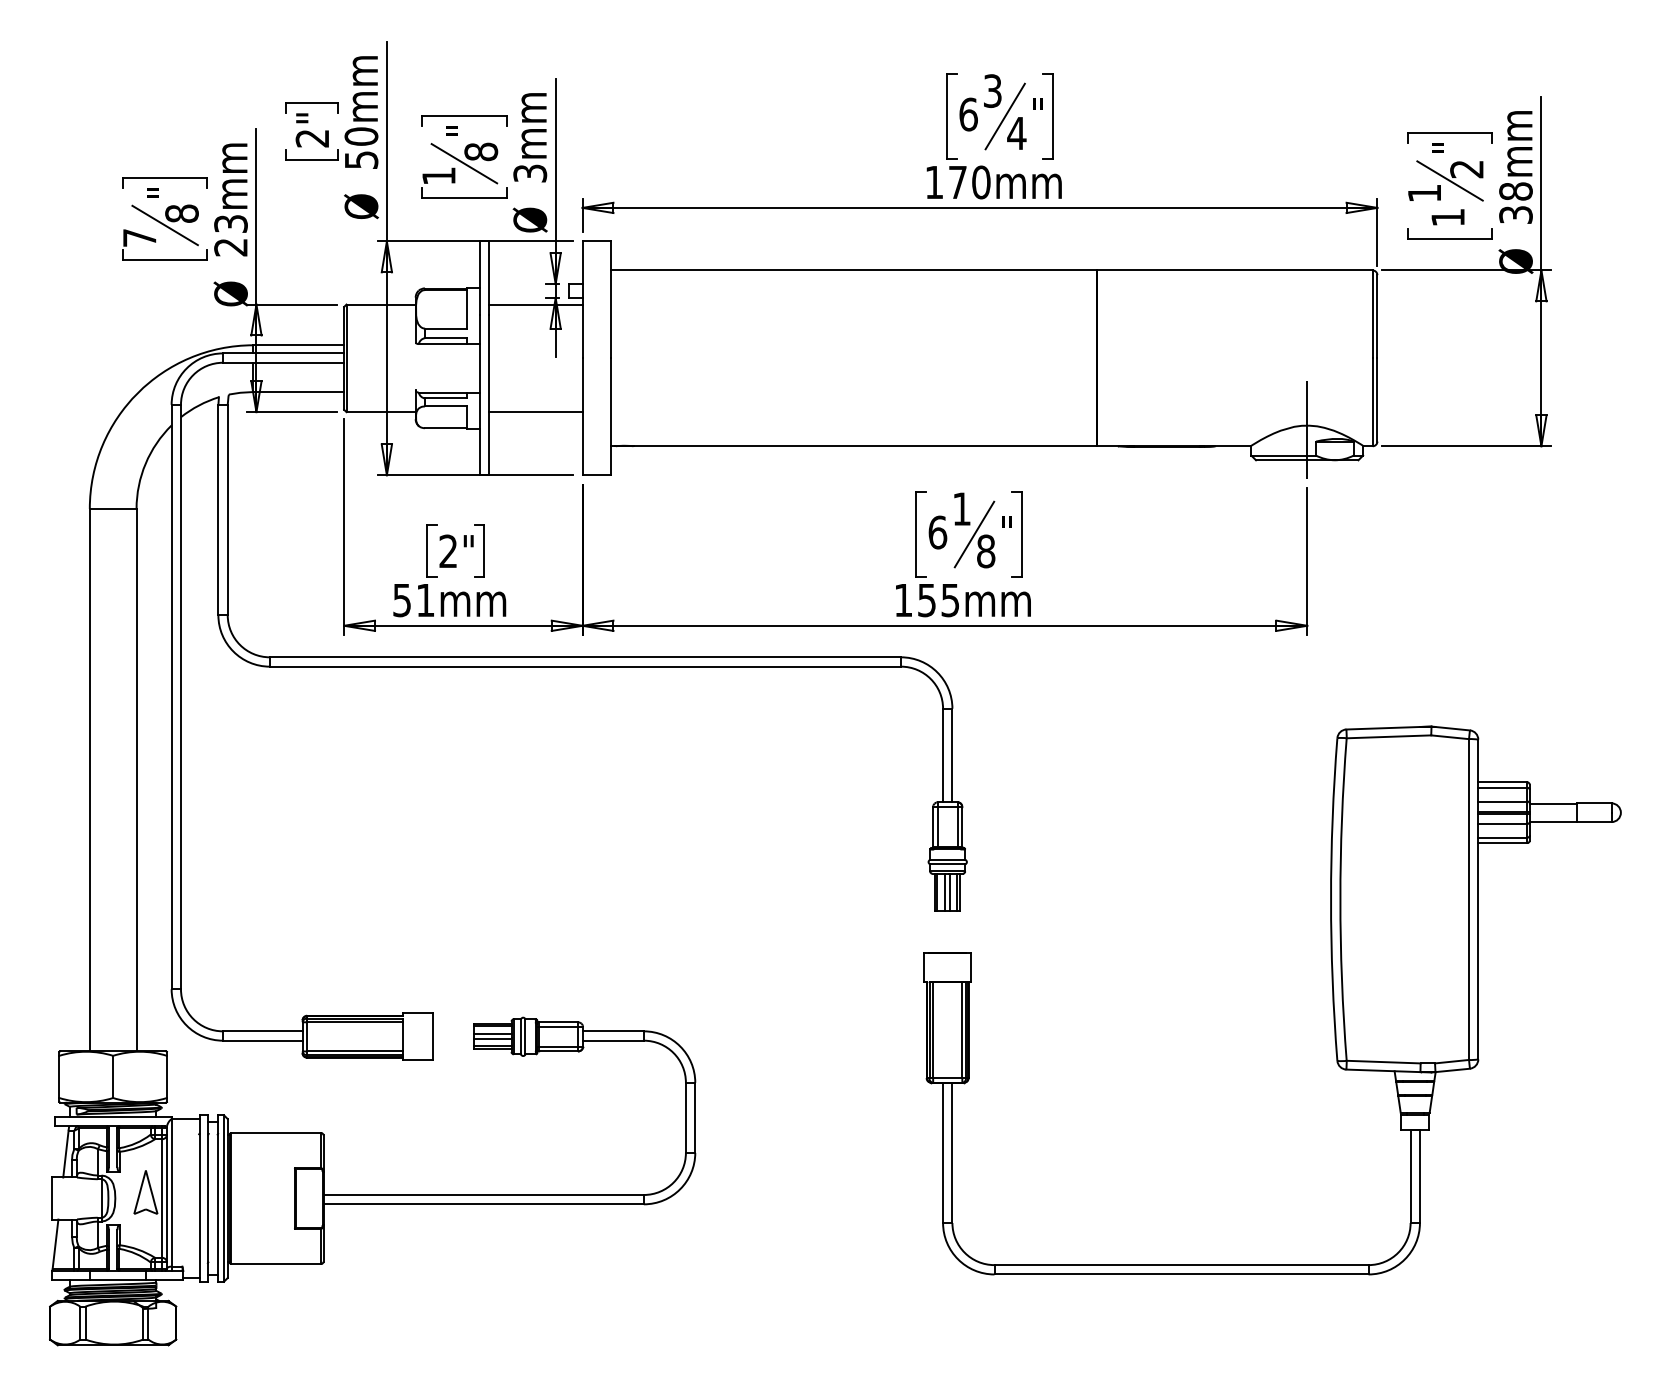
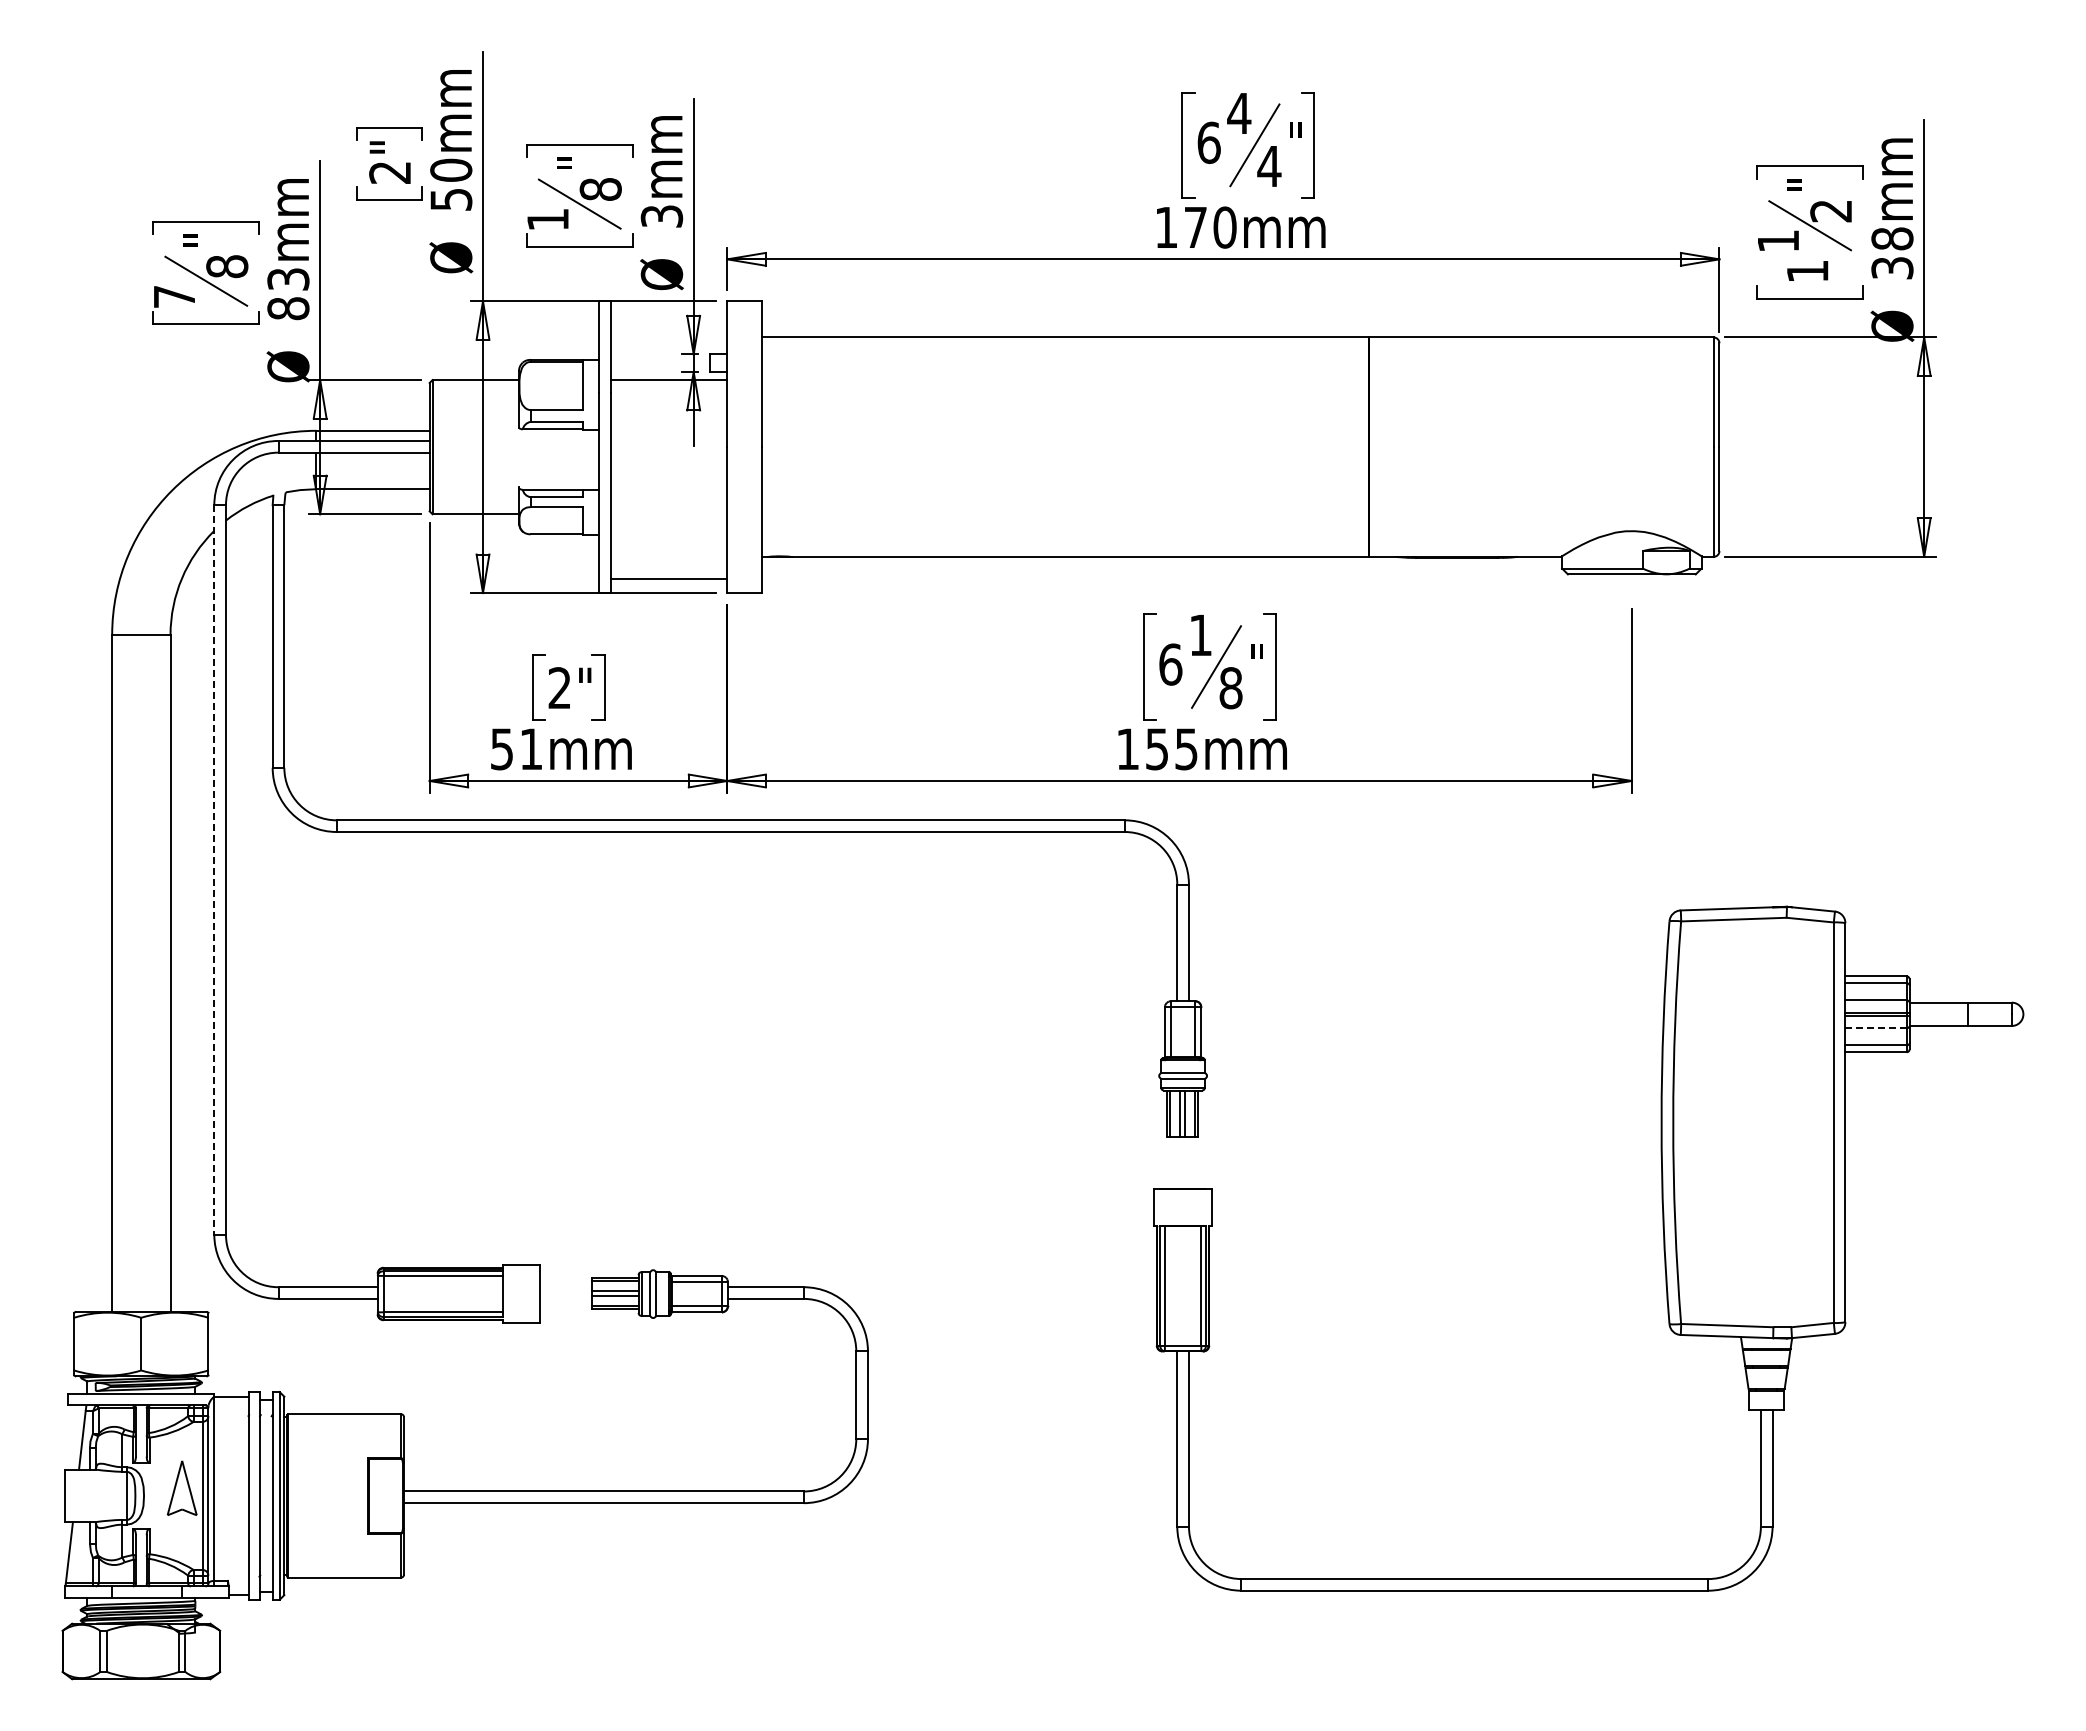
text: (992, 91) -> (1239, 113), 3 -> 4
text: (231, 247) -> (288, 308), 23mm -> 83mm
line: (535, 412) -> (668, 579), moved
line: (1306, 429) -> (1631, 536), removed
line: (171, 696) -> (214, 869), solid -> dashed
line: (1503, 824) -> (1876, 1028), solid -> dashed

